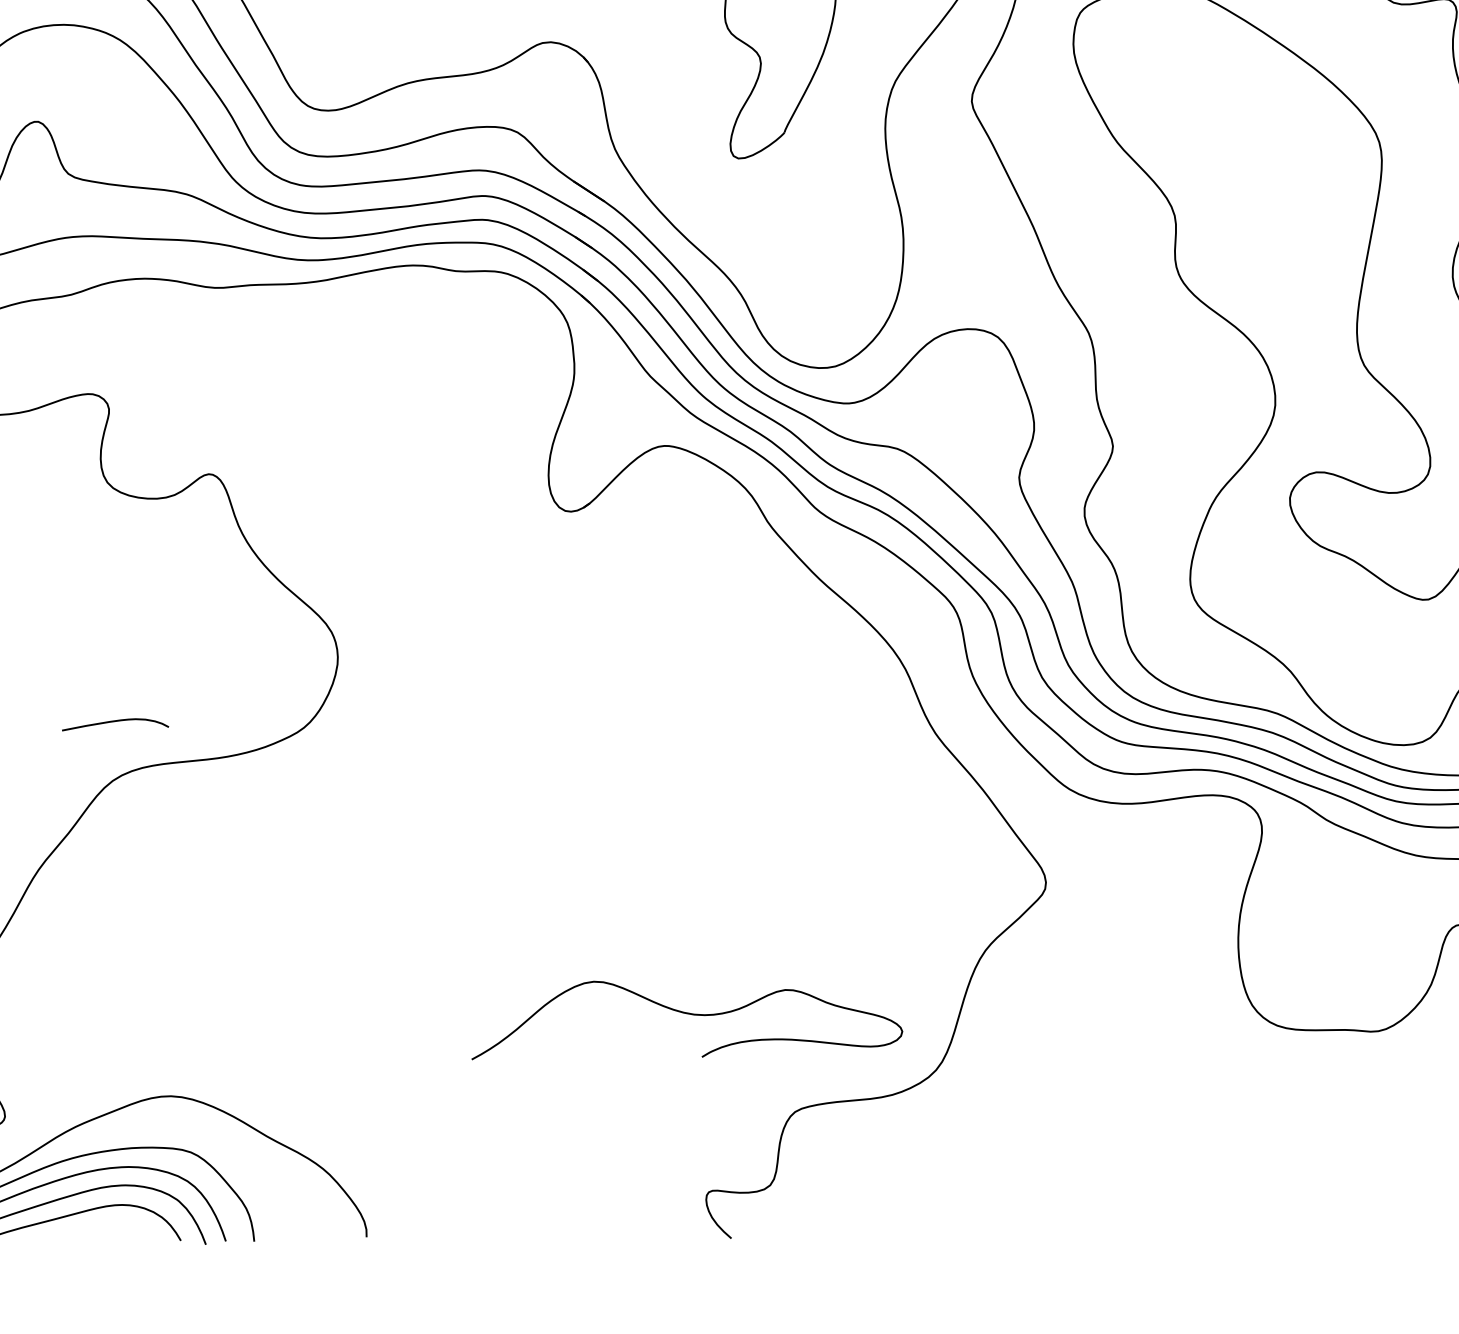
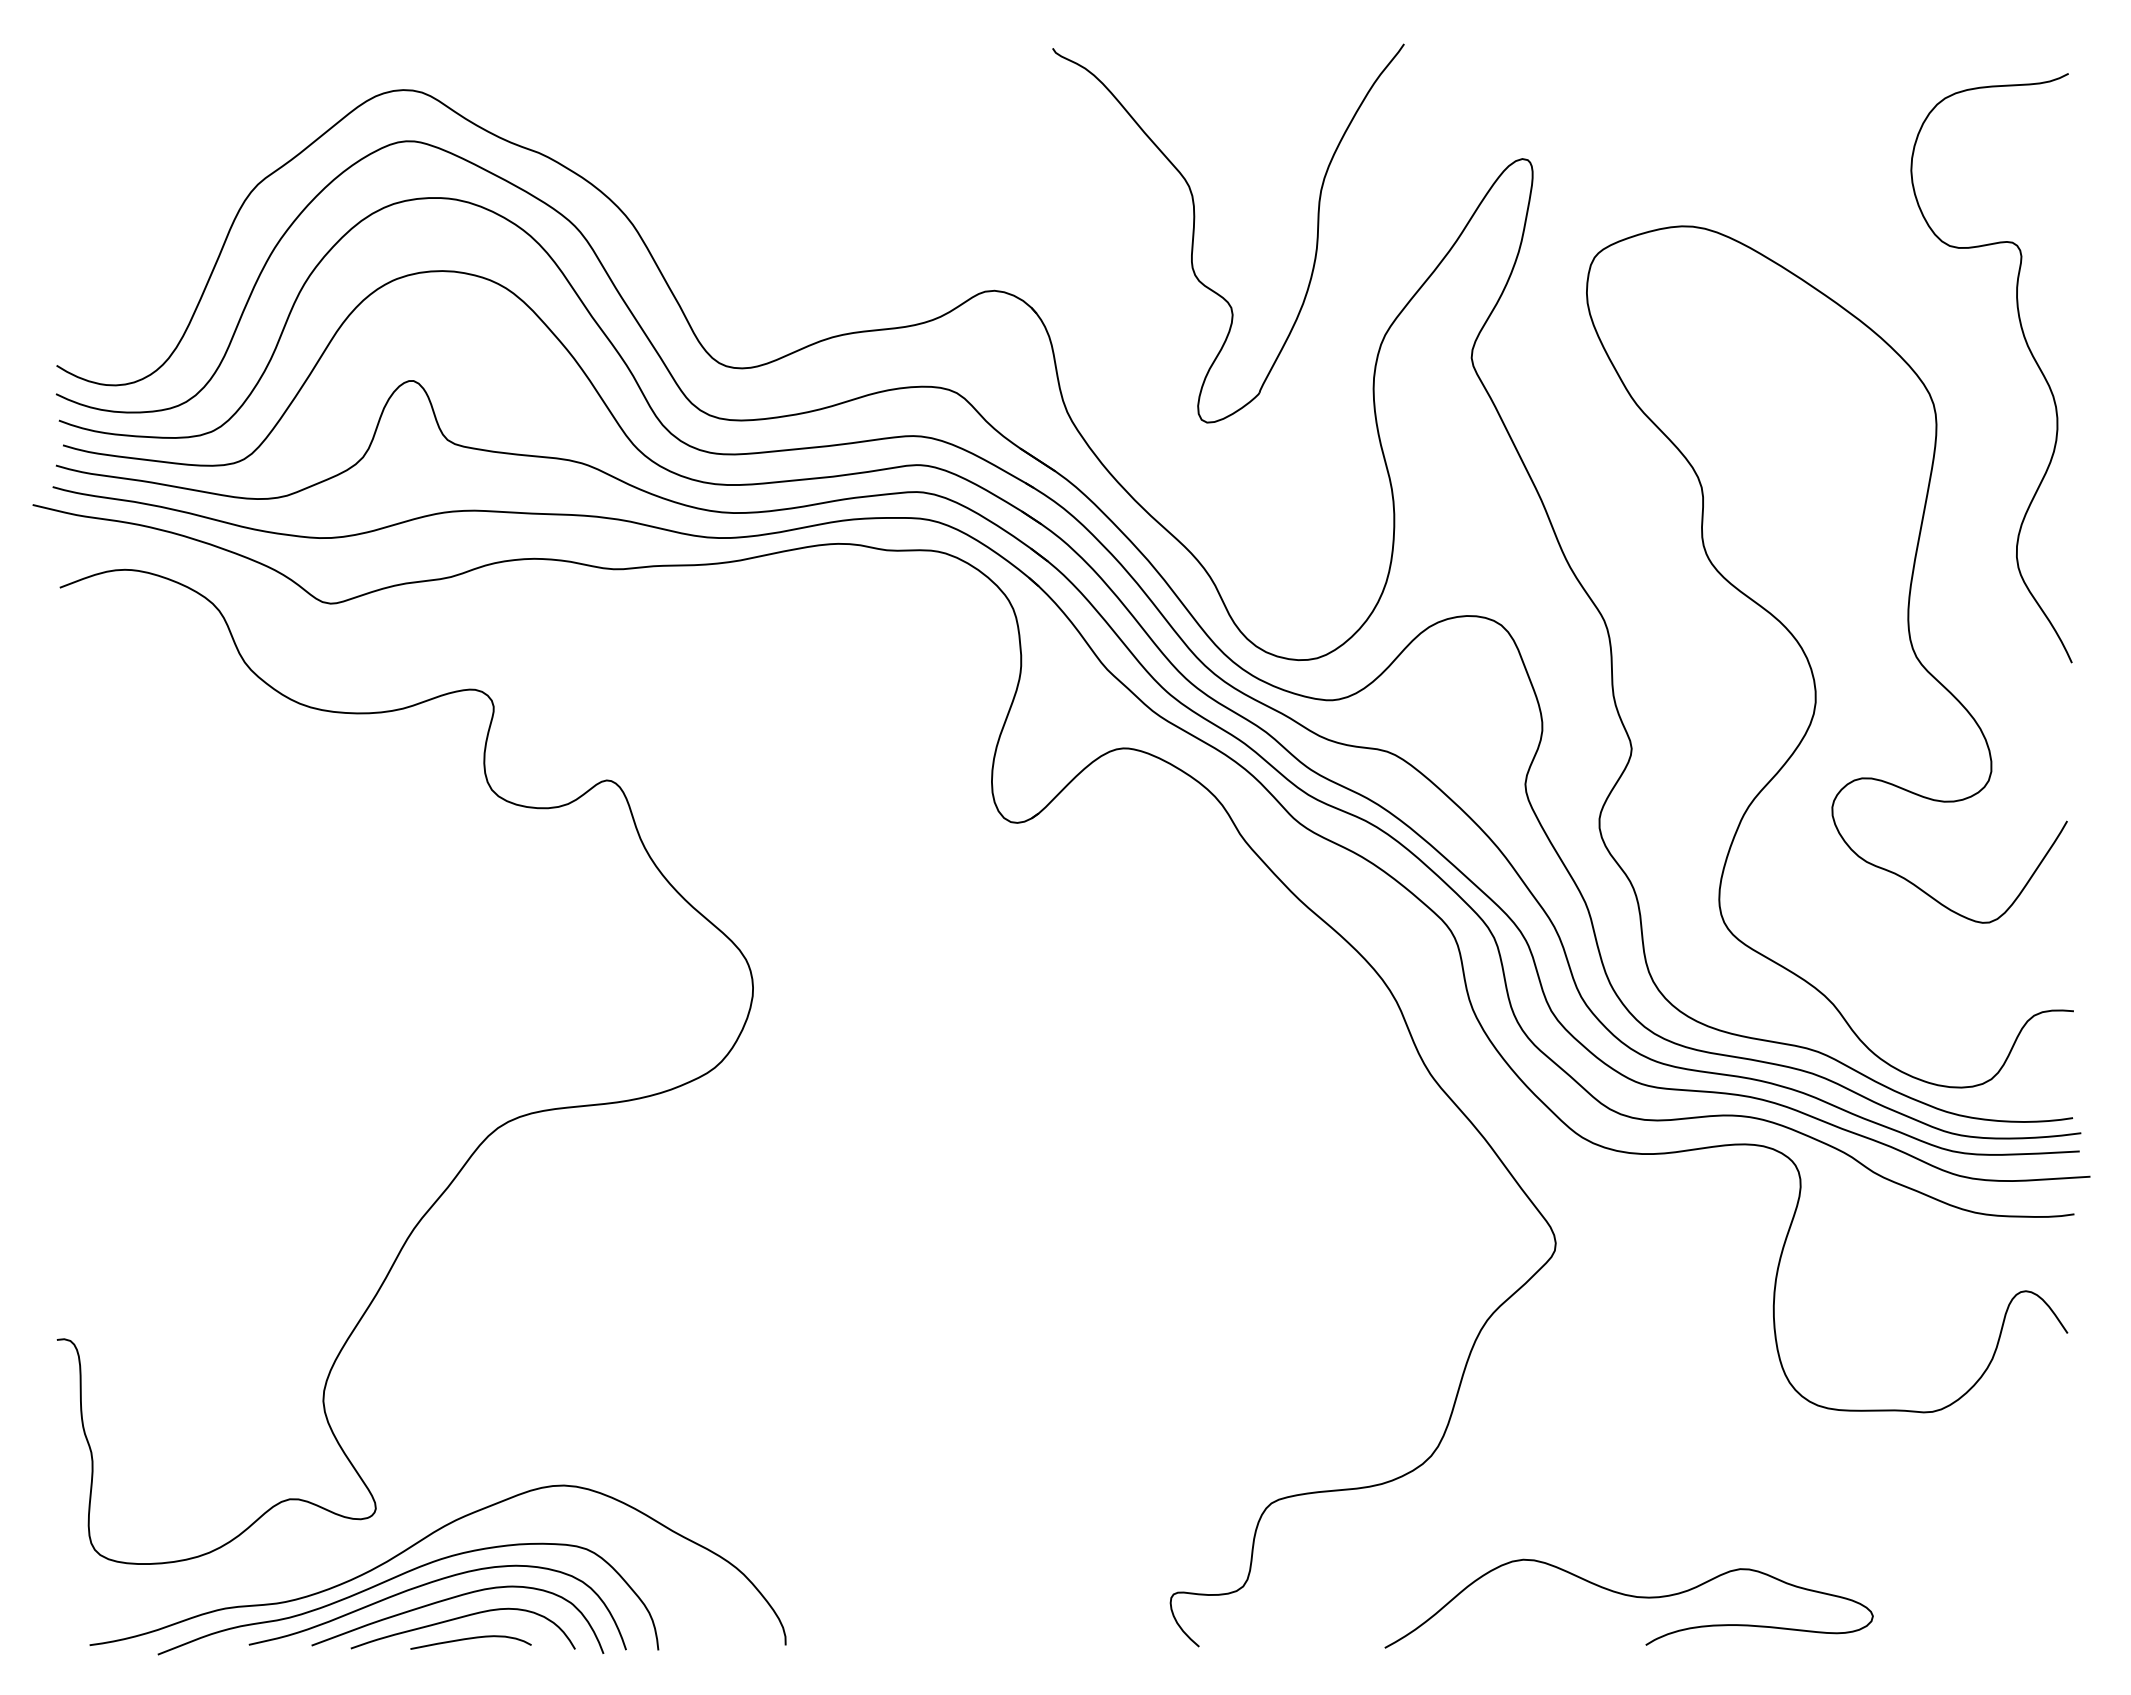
curve: (115, 722) -> (470, 1639), moved
curve: (686, 1014) -> (1628, 1596), moved

